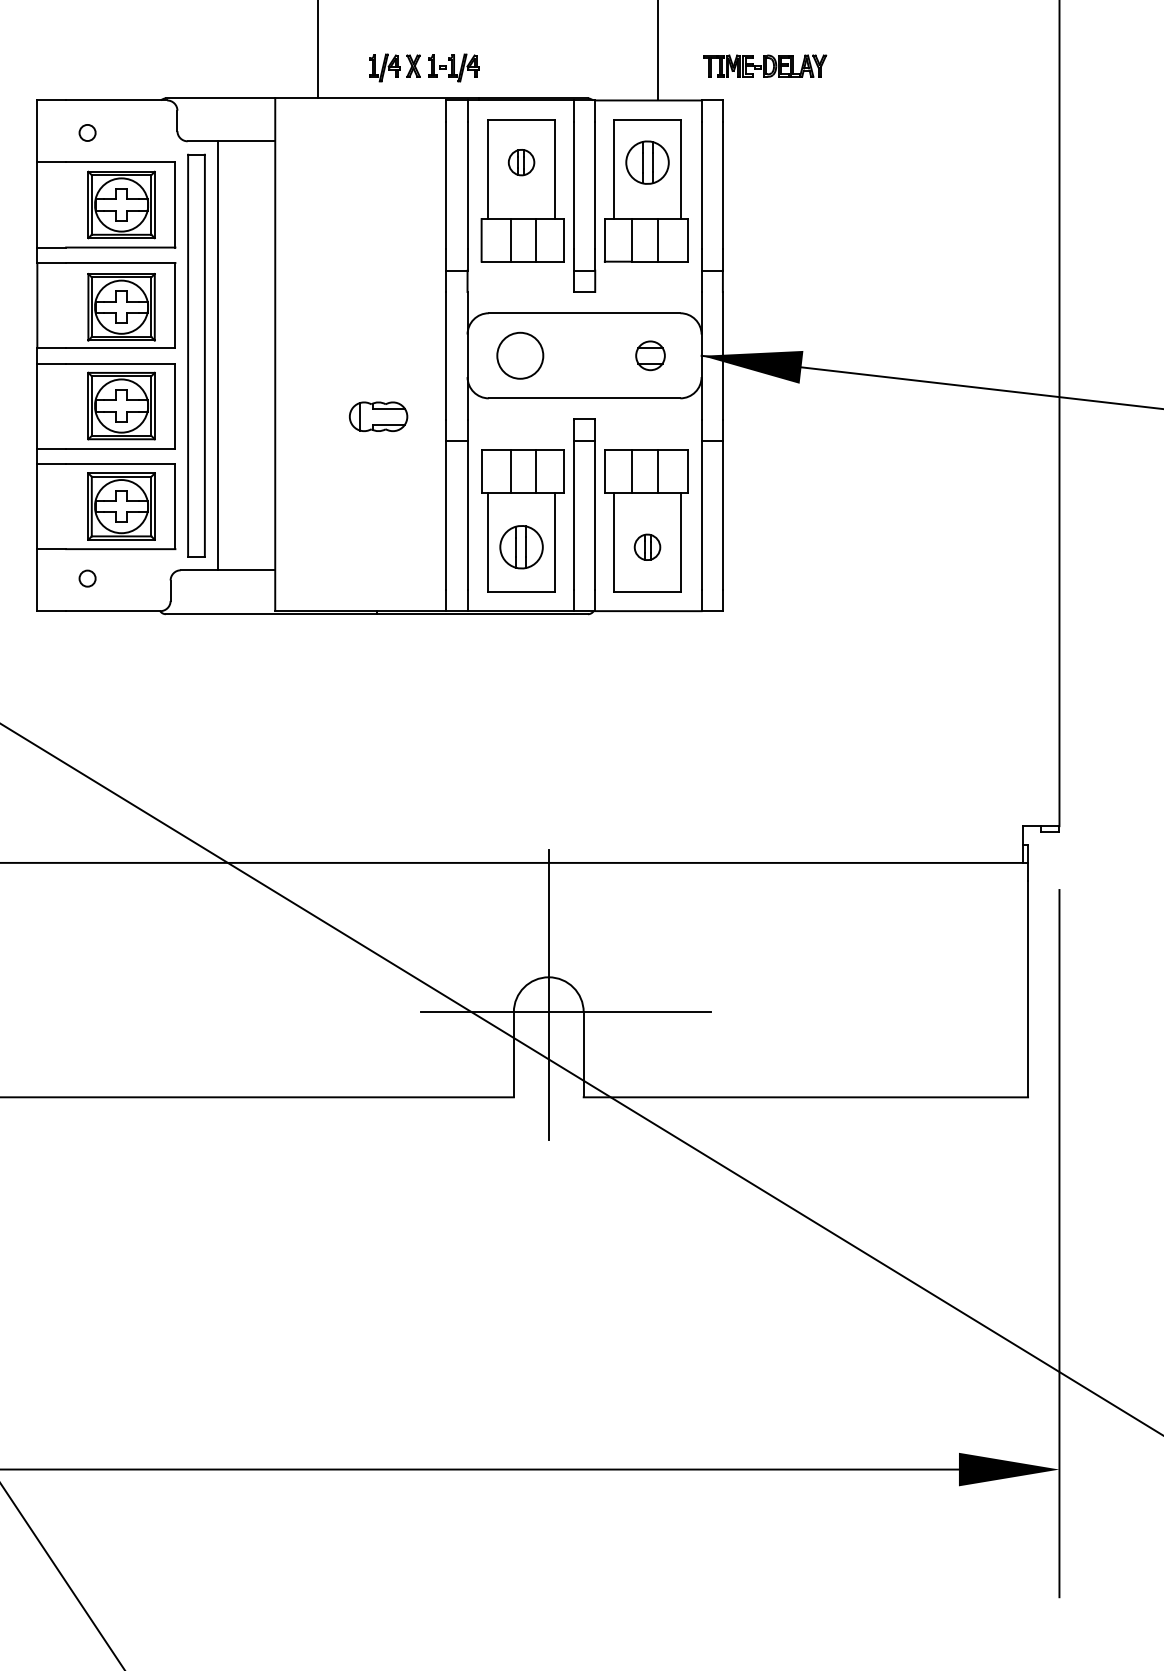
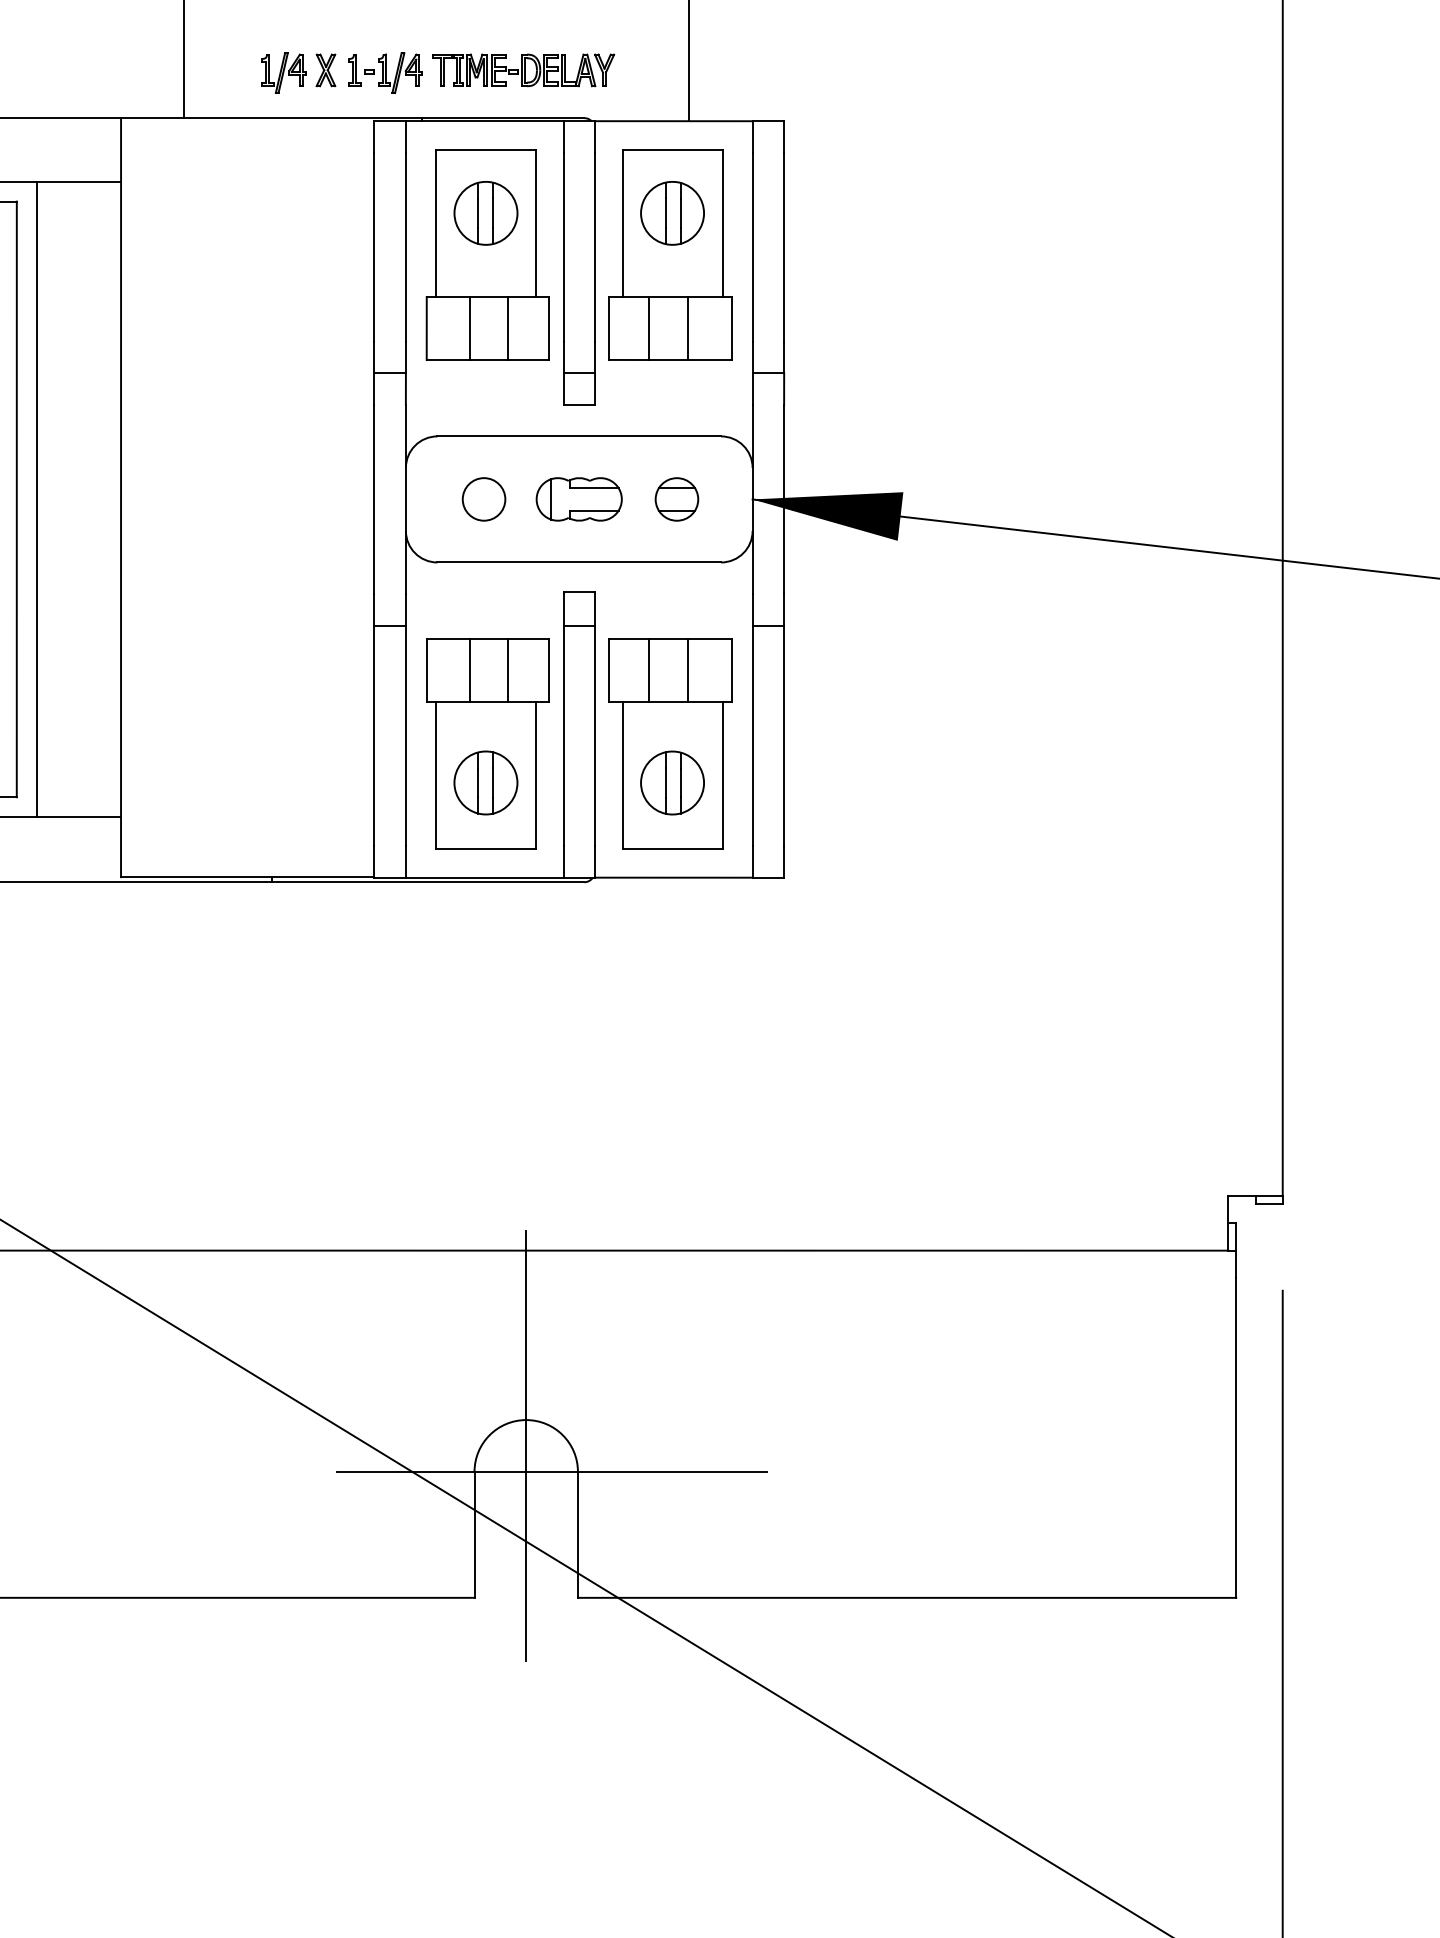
part: (765, 65) -> (524, 69), moved
part: (521, 162) -> (485, 213), size x1.67
circle: (519, 355) -> (482, 498), size x0.62
part: (378, 416) -> (579, 498), moved
part: (647, 547) -> (672, 783), size x1.67

